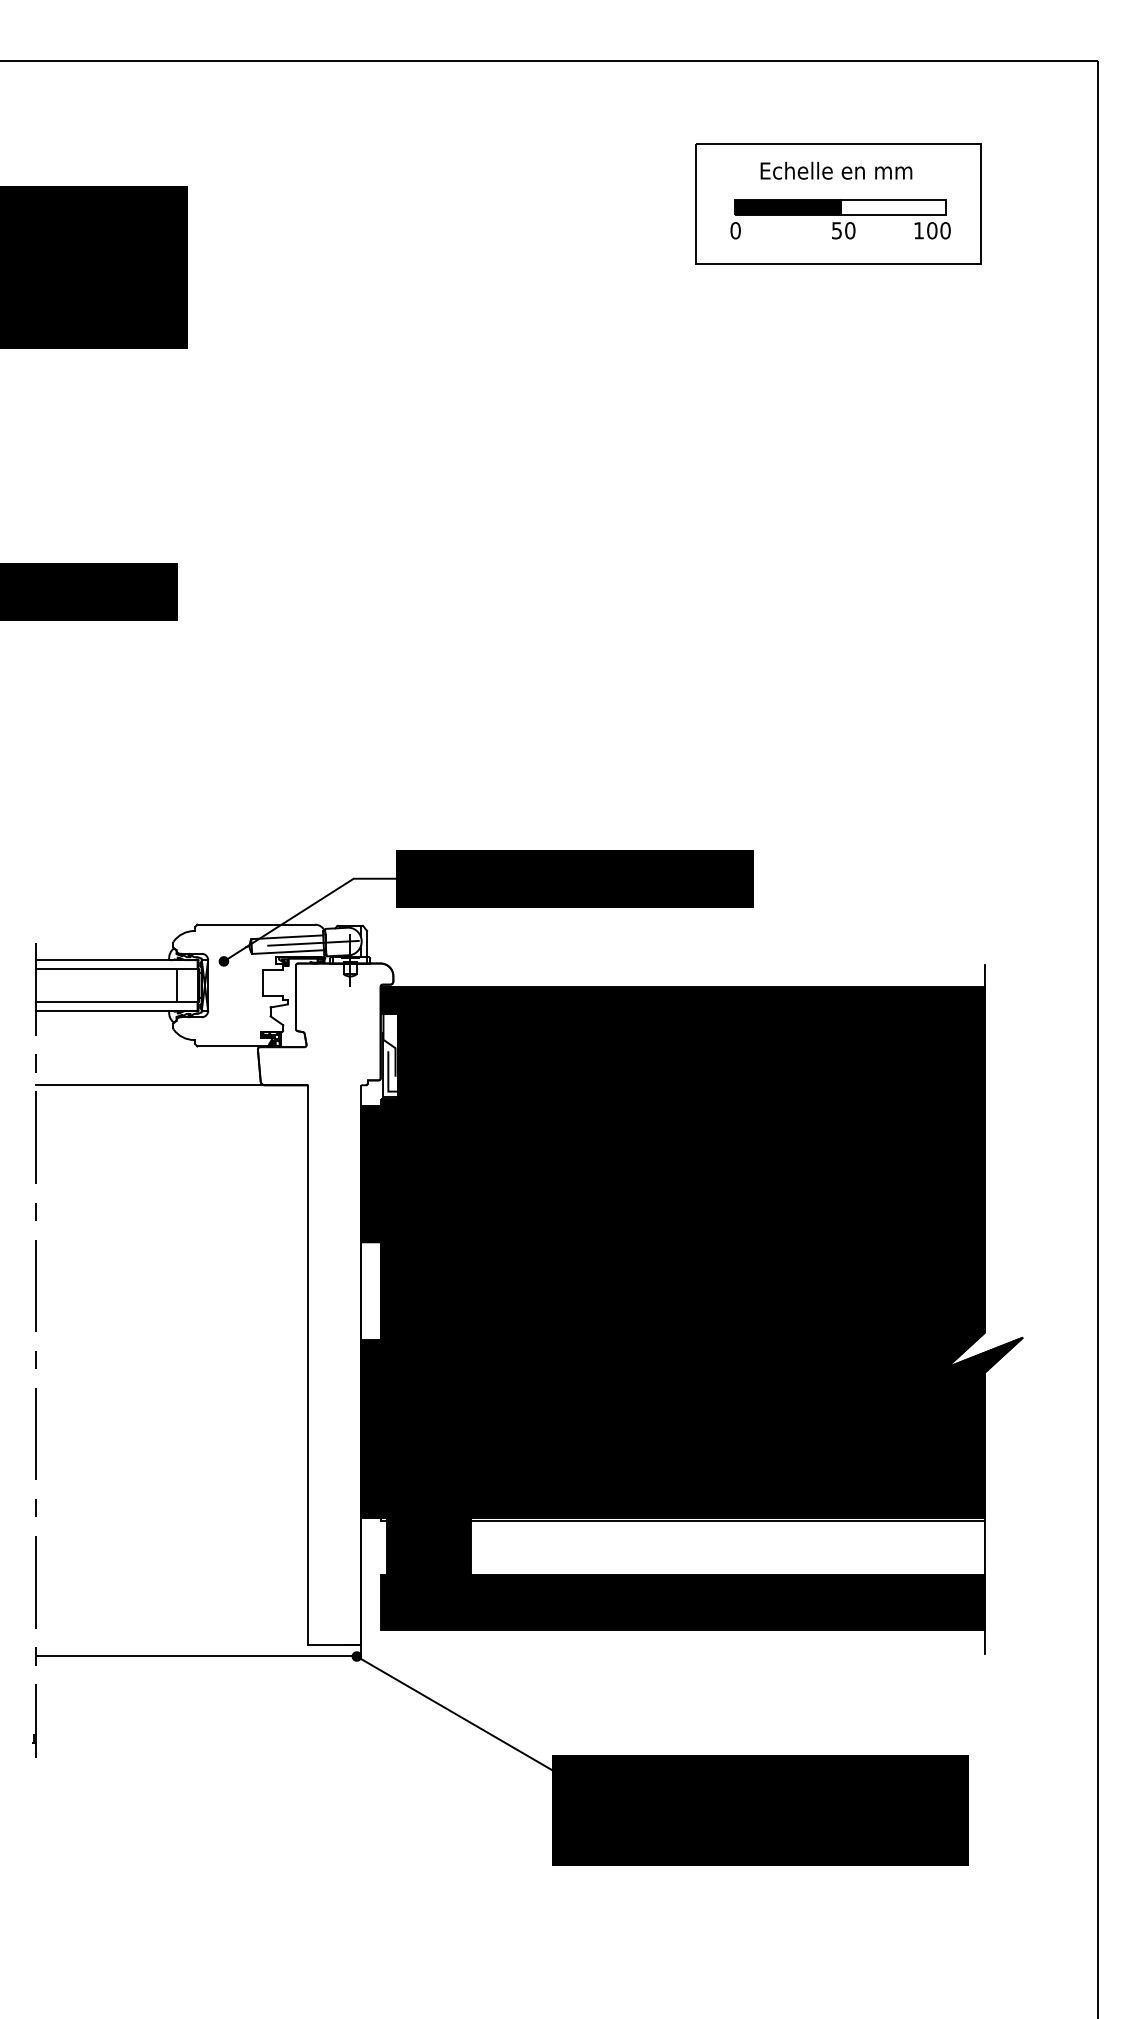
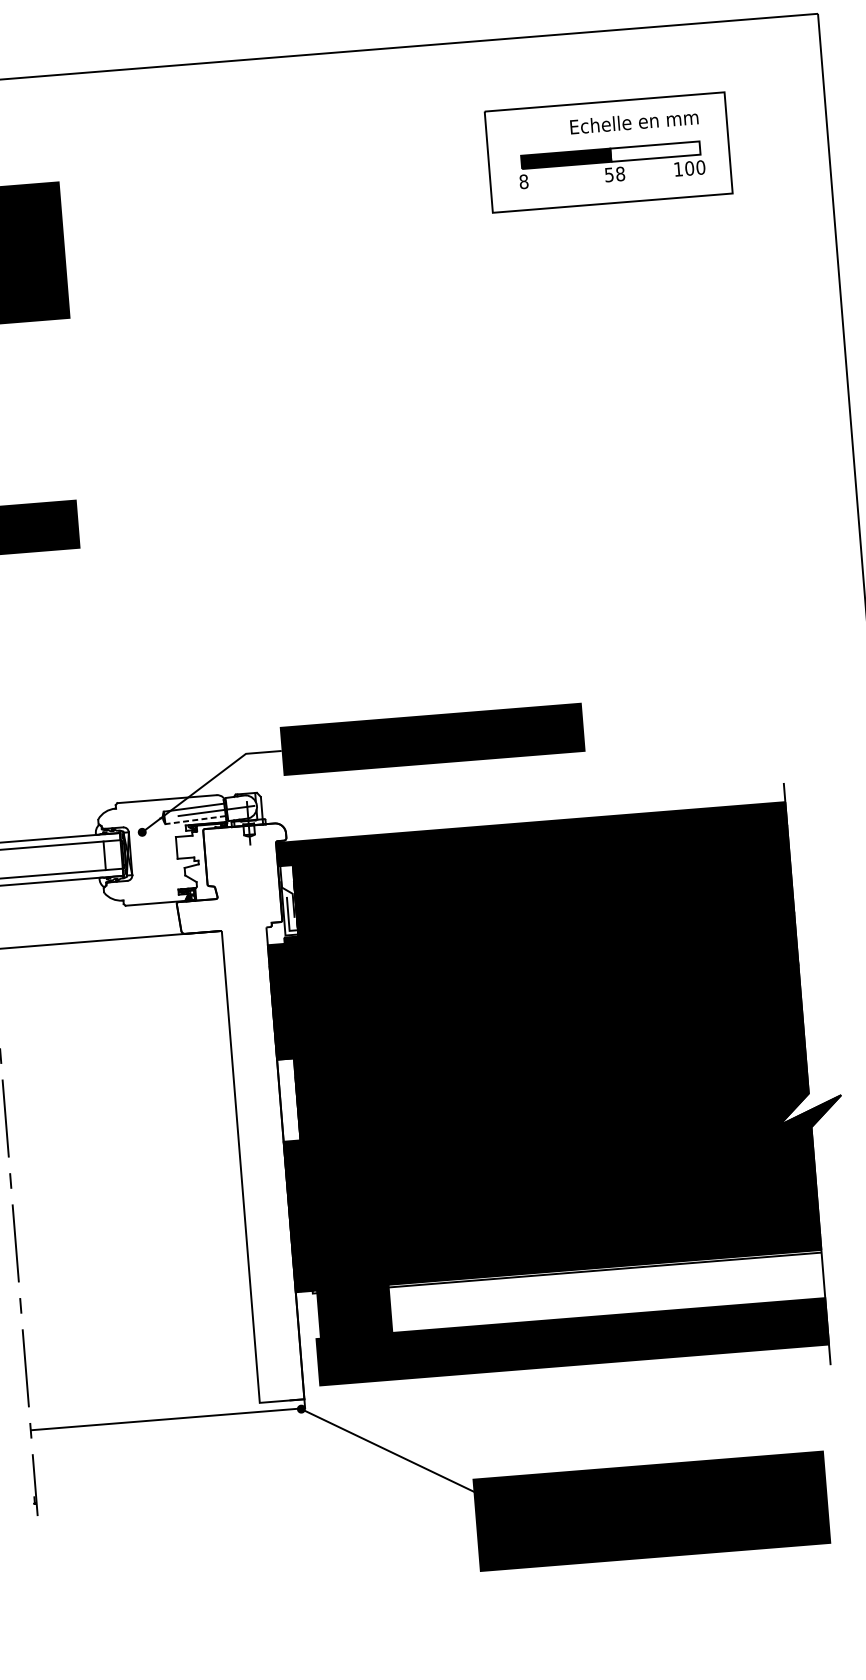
text: (836, 170) -> (634, 121), moved
text: (735, 230) -> (523, 181), 0 -> 8
text: (850, 230) -> (620, 173), 50 -> 58
line: (288, 952) -> (196, 820), solid -> dashed

